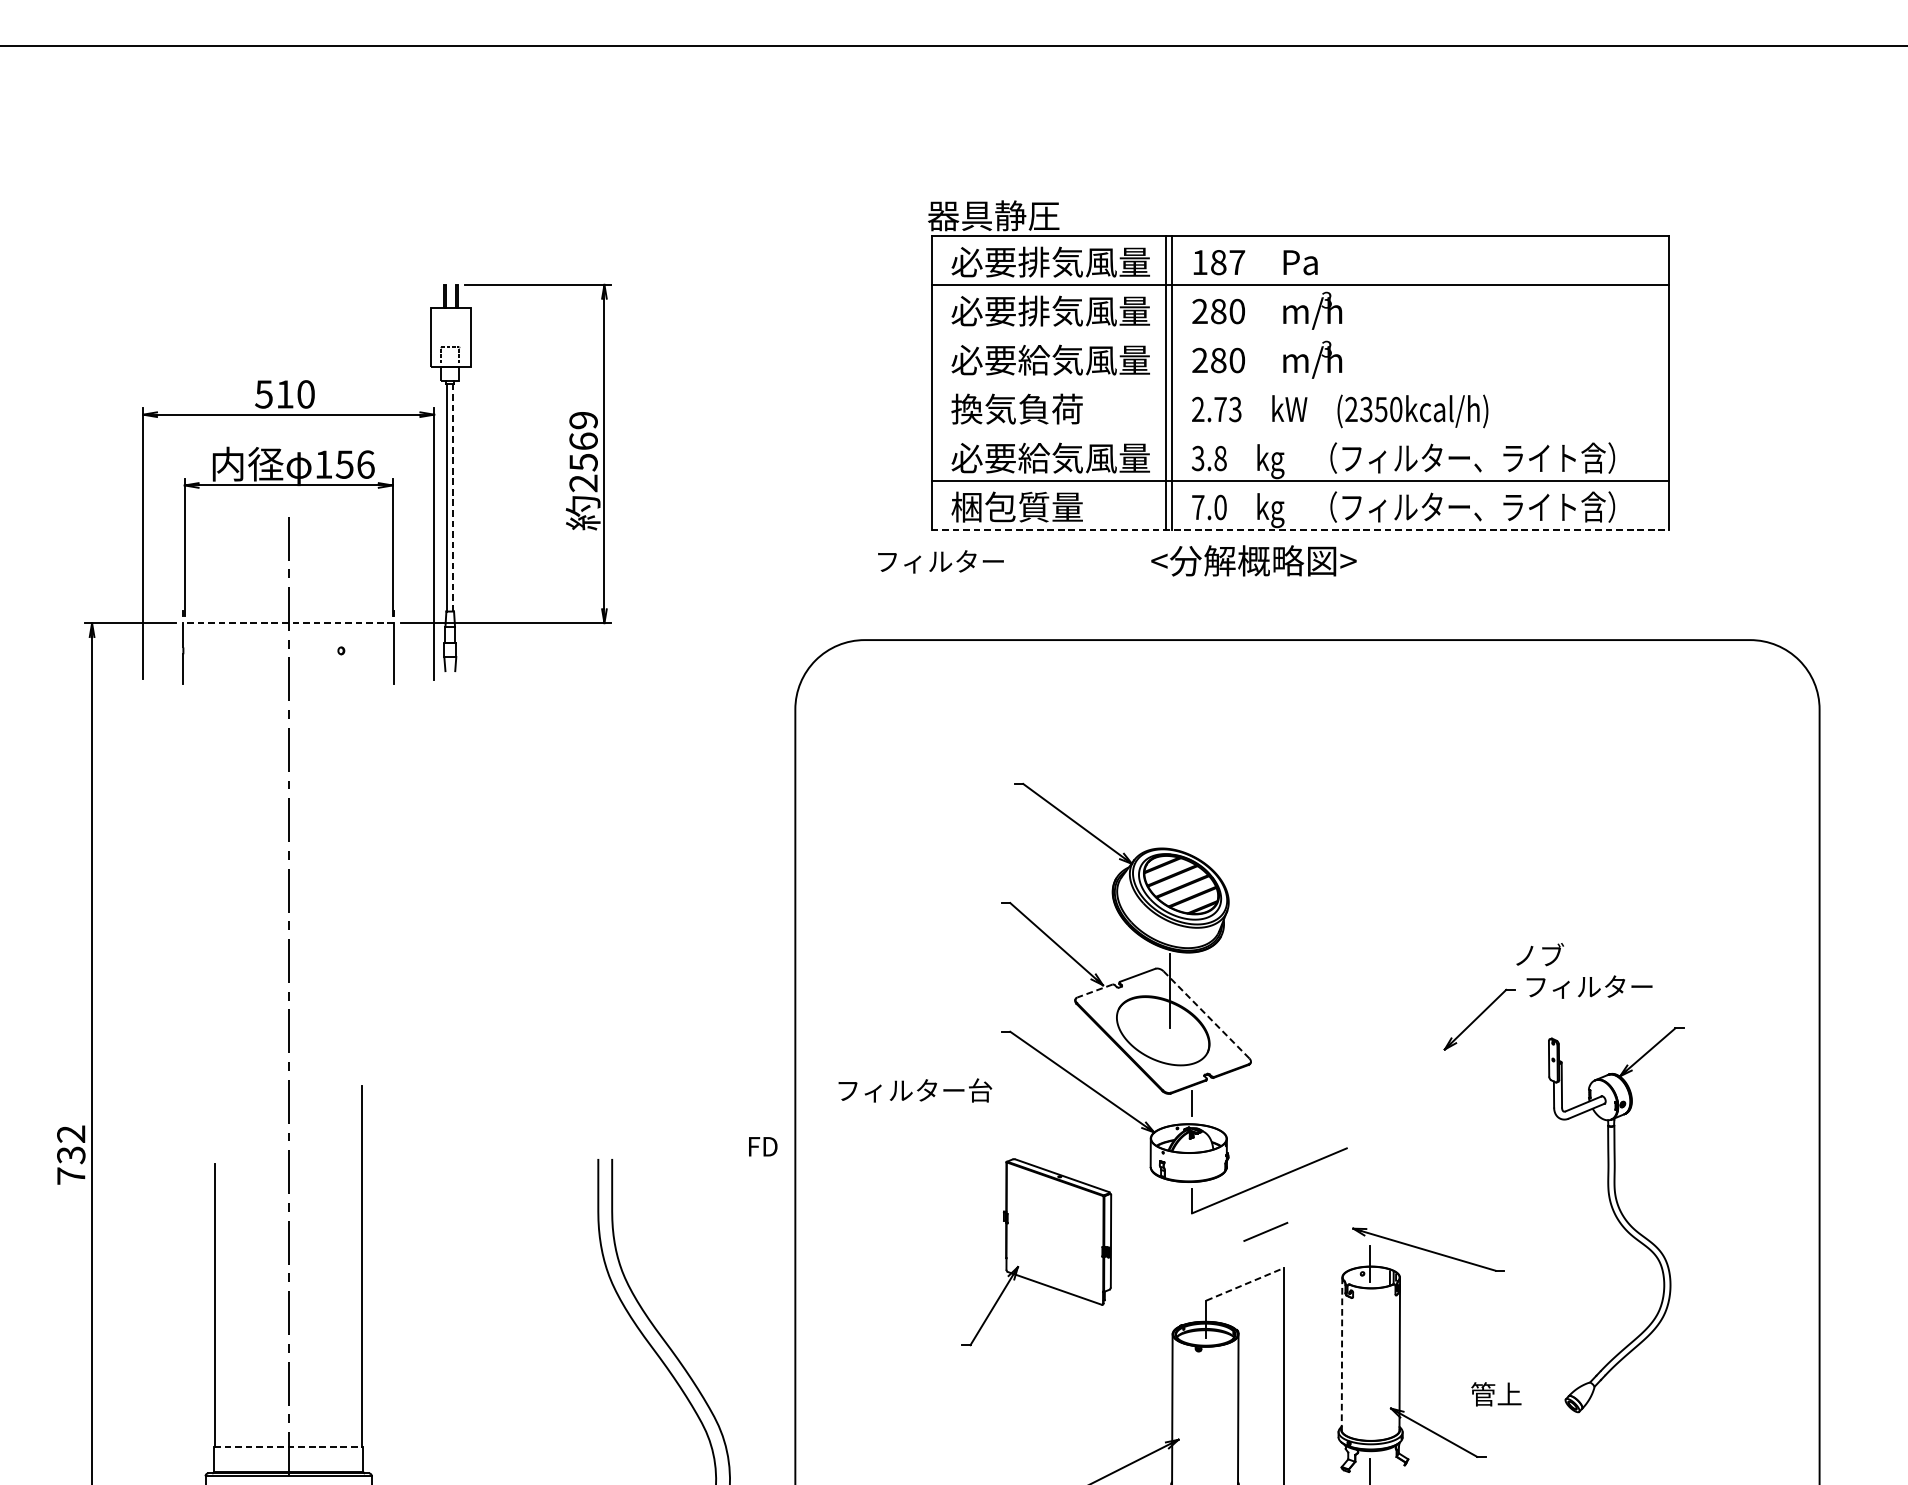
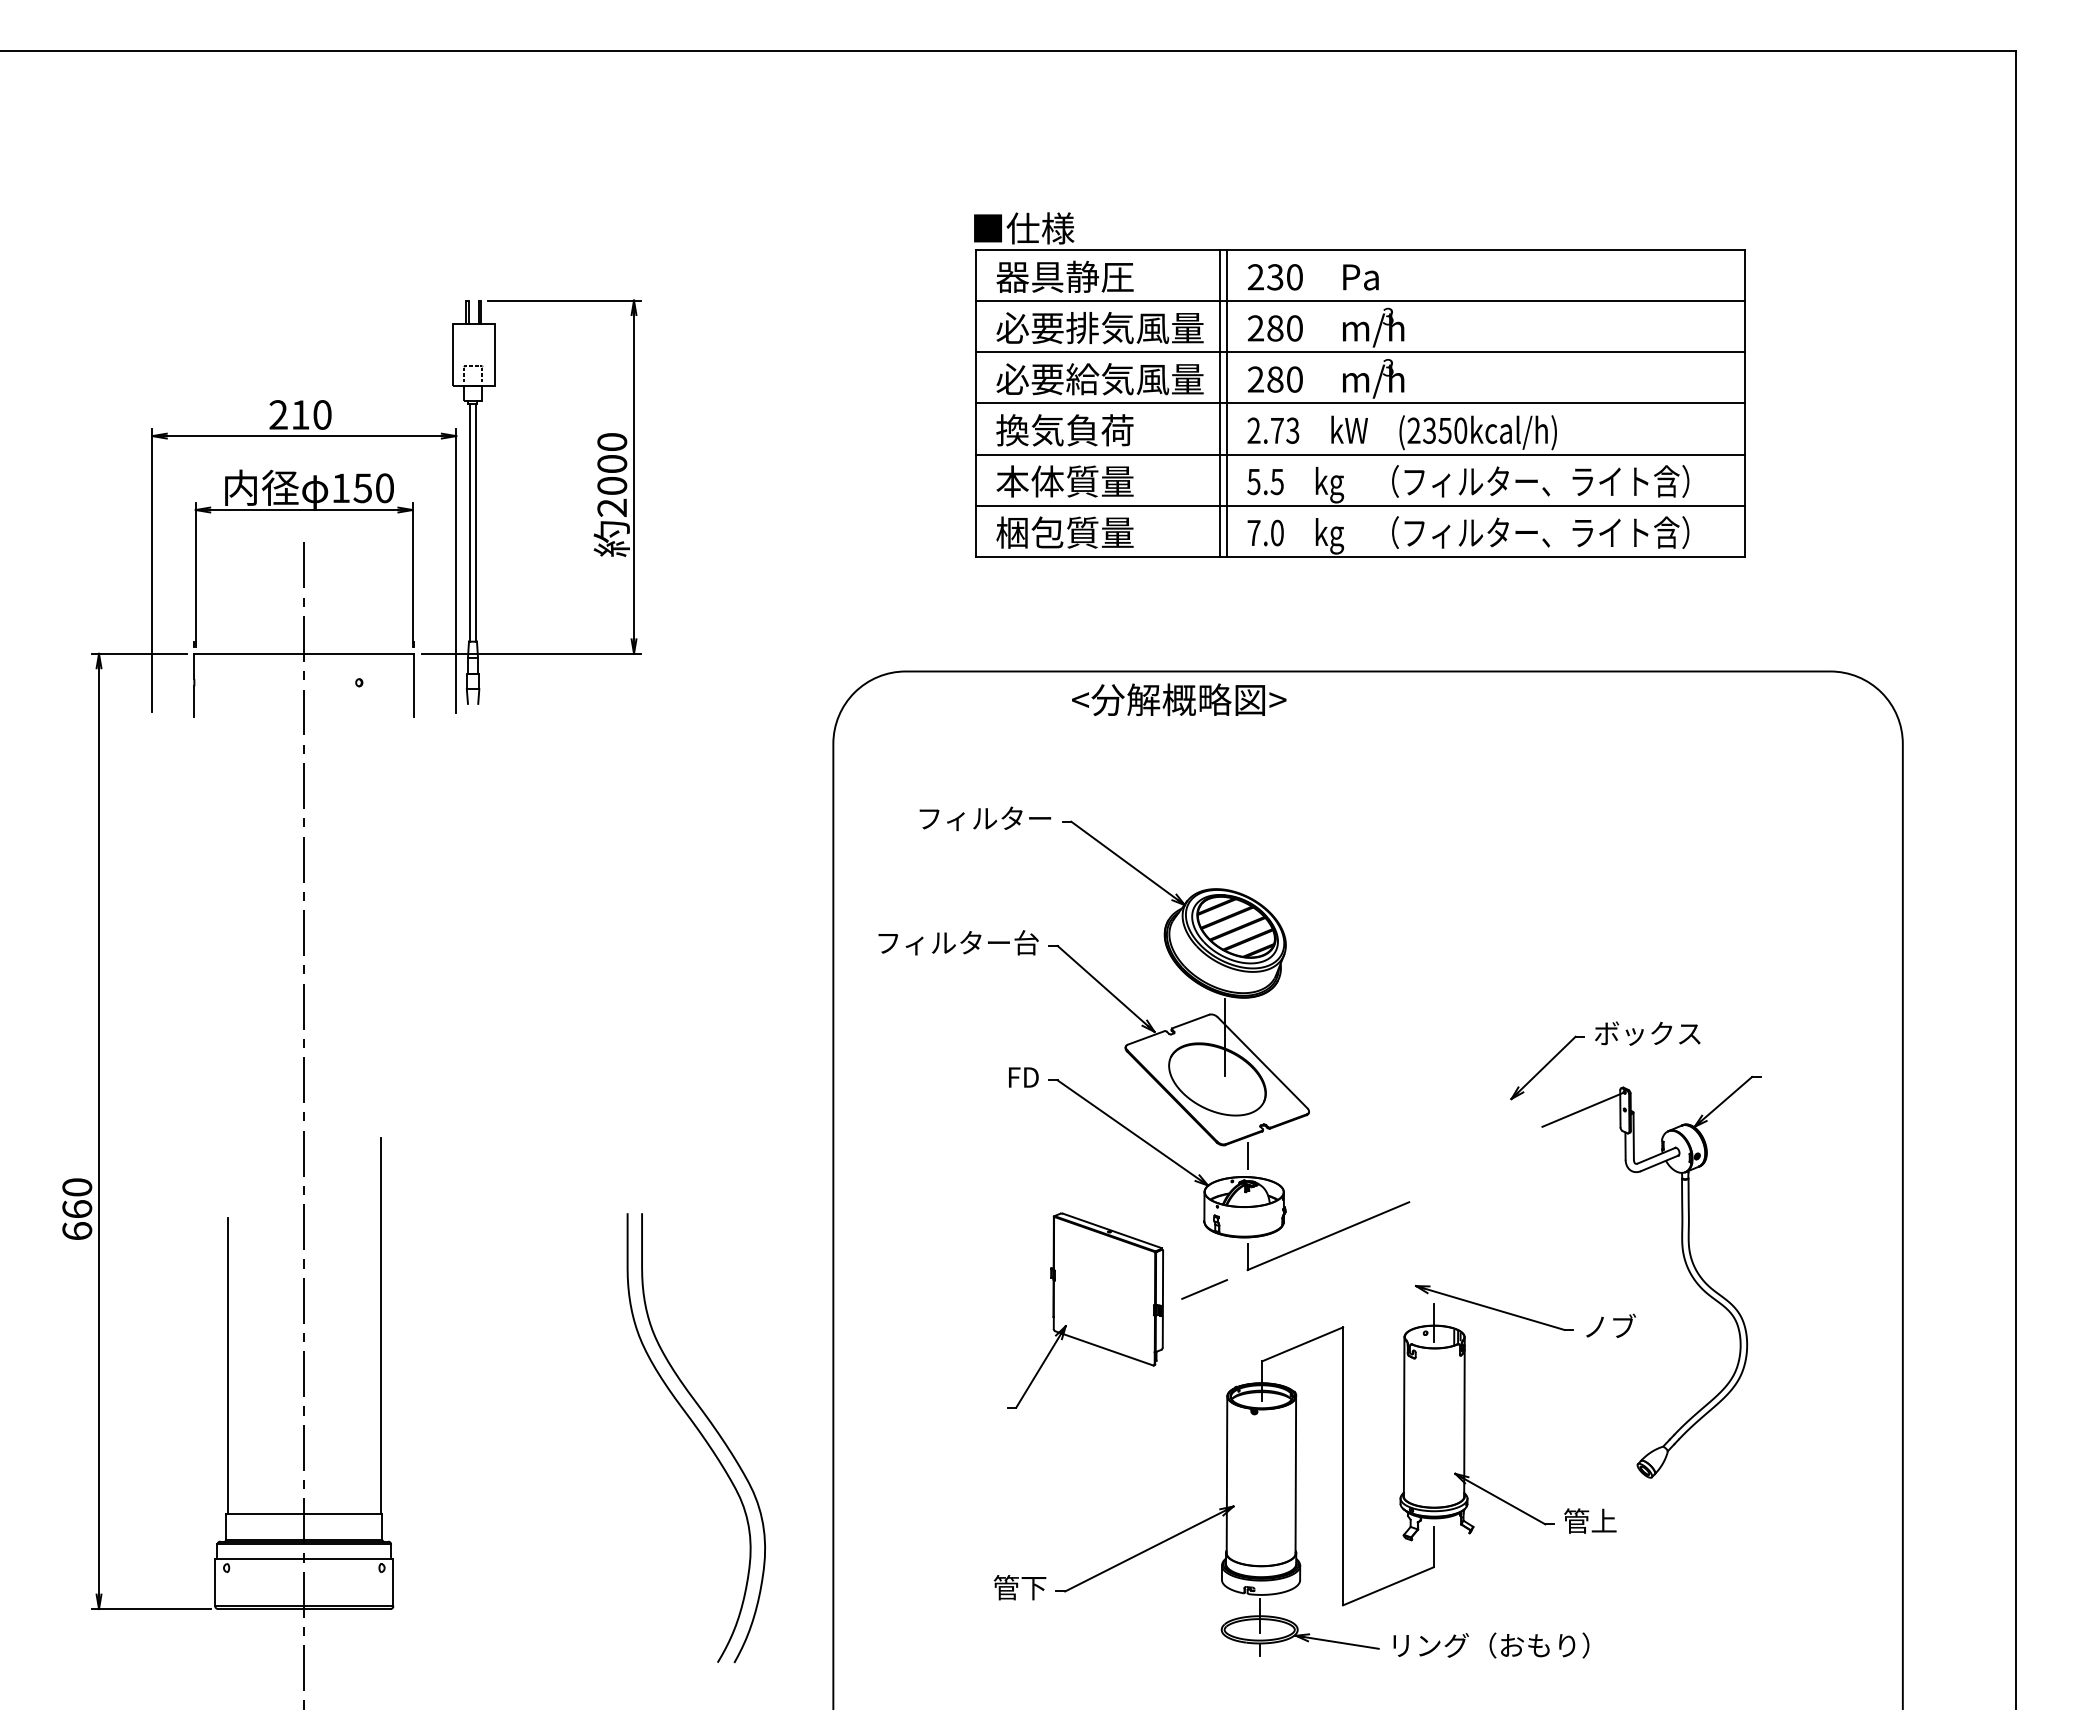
text: (993, 215) -> (1040, 228), 器具静圧 -> ■仕様
text: (1050, 261) -> (1099, 276), 必要排気風量 -> 器具静圧
text: (1217, 262) -> (1274, 277), 187 -> 230
line: (1300, 334) -> (1360, 352), added
line: (1300, 383) -> (1360, 403), added
text: (263, 393) -> (278, 414), 510 -> 210
line: (1300, 432) -> (1360, 454), added
text: (583, 441) -> (612, 464), 2569 -> 2000
text: (1050, 458) -> (1099, 481), 必要給気風量 -> 本体質量
text: (1209, 458) -> (1265, 481), 3.8 -> 5.5
text: (366, 464) -> (385, 488), 156 -> 150
line: (452, 497) -> (475, 522), dashed -> solid
line: (1300, 529) -> (1360, 556), dashed -> solid
text: (1254, 560) -> (1179, 699), moved
text: (940, 561) -> (984, 818), moved
line: (288, 622) -> (304, 653), dashed -> solid
text: (1539, 954) -> (1610, 1325), moved
text: (1588, 986) -> (1661, 1033), フィルター -> ボックス
line: (1095, 990) -> (1146, 1037), dashed -> solid
line: (1206, 1014) -> (1262, 1062), dashed -> solid
line: (1512, 1059) -> (1582, 1109), added
text: (915, 1090) -> (958, 942), moved
text: (762, 1146) -> (1023, 1077), moved
text: (71, 1155) -> (77, 1209), 732 -> 660
line: (1265, 1231) -> (1204, 1289), moved
line: (1244, 1284) -> (1302, 1344), dashed -> solid
line: (1342, 1354) -> (1404, 1417), dashed -> solid
text: (1496, 1393) -> (1590, 1520), moved
line: (288, 1446) -> (304, 1513), dashed -> solid

